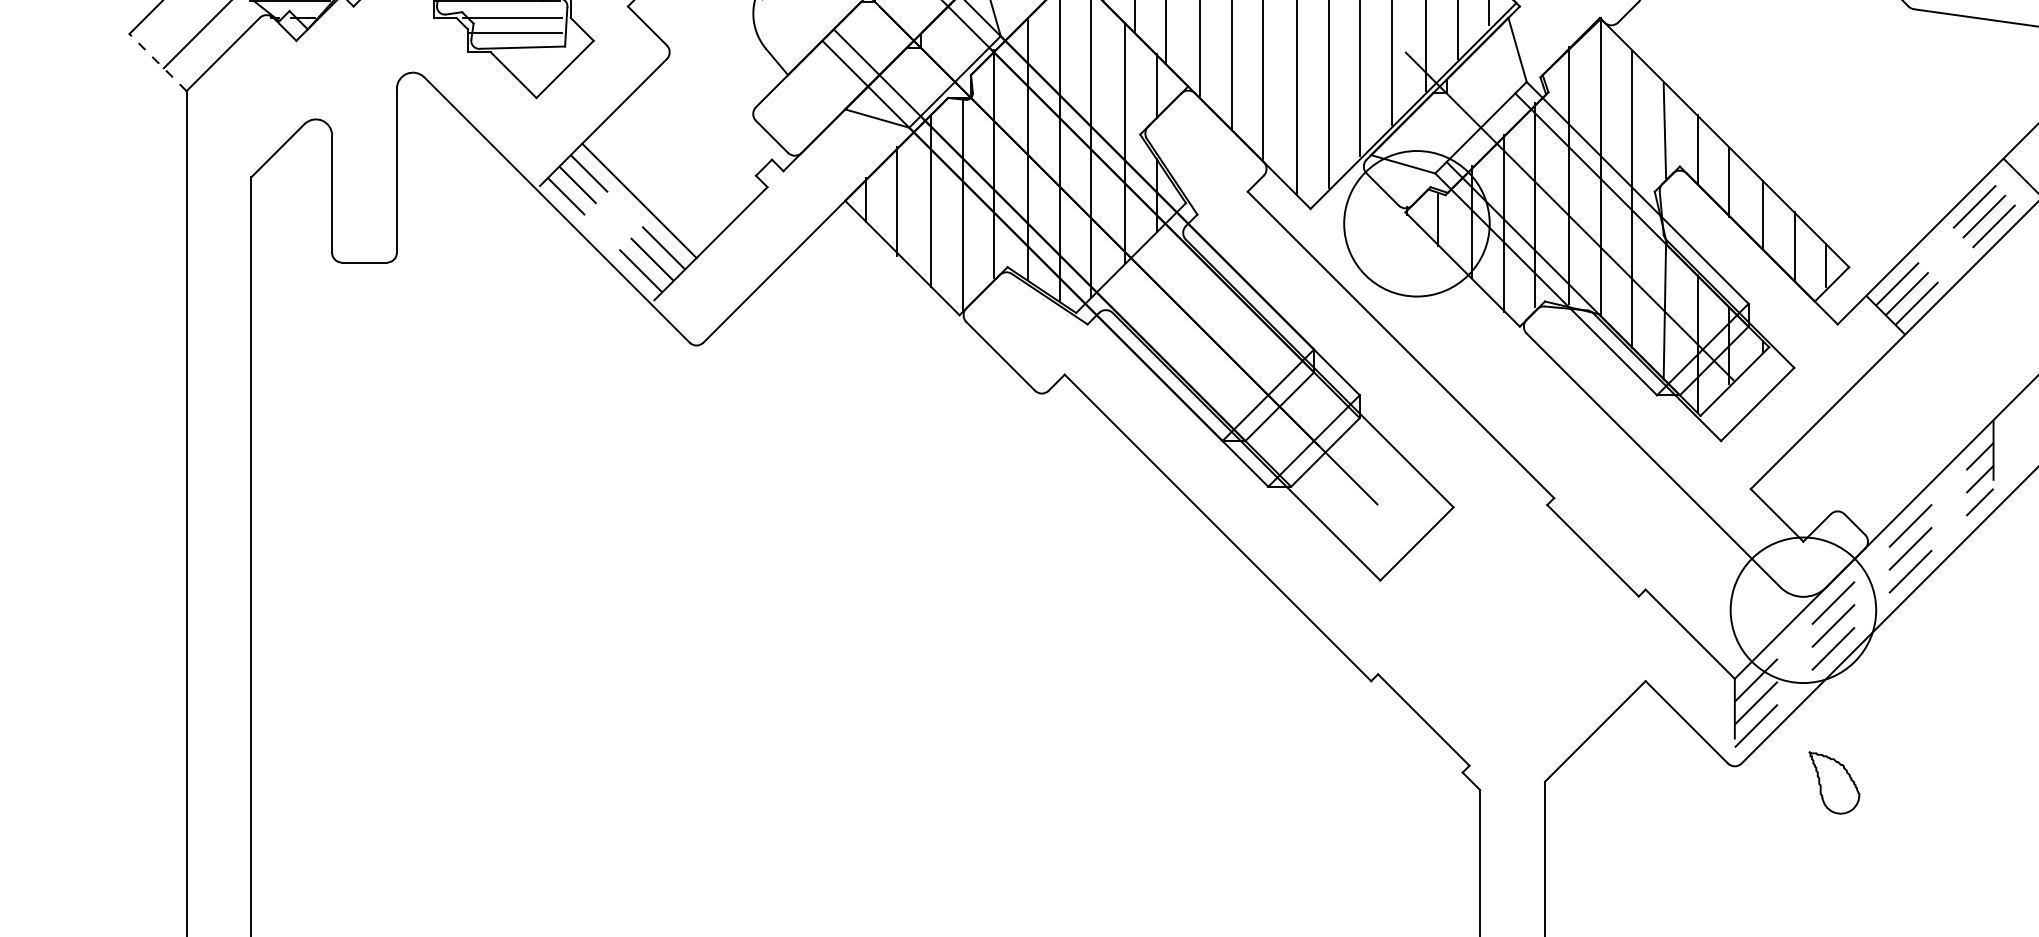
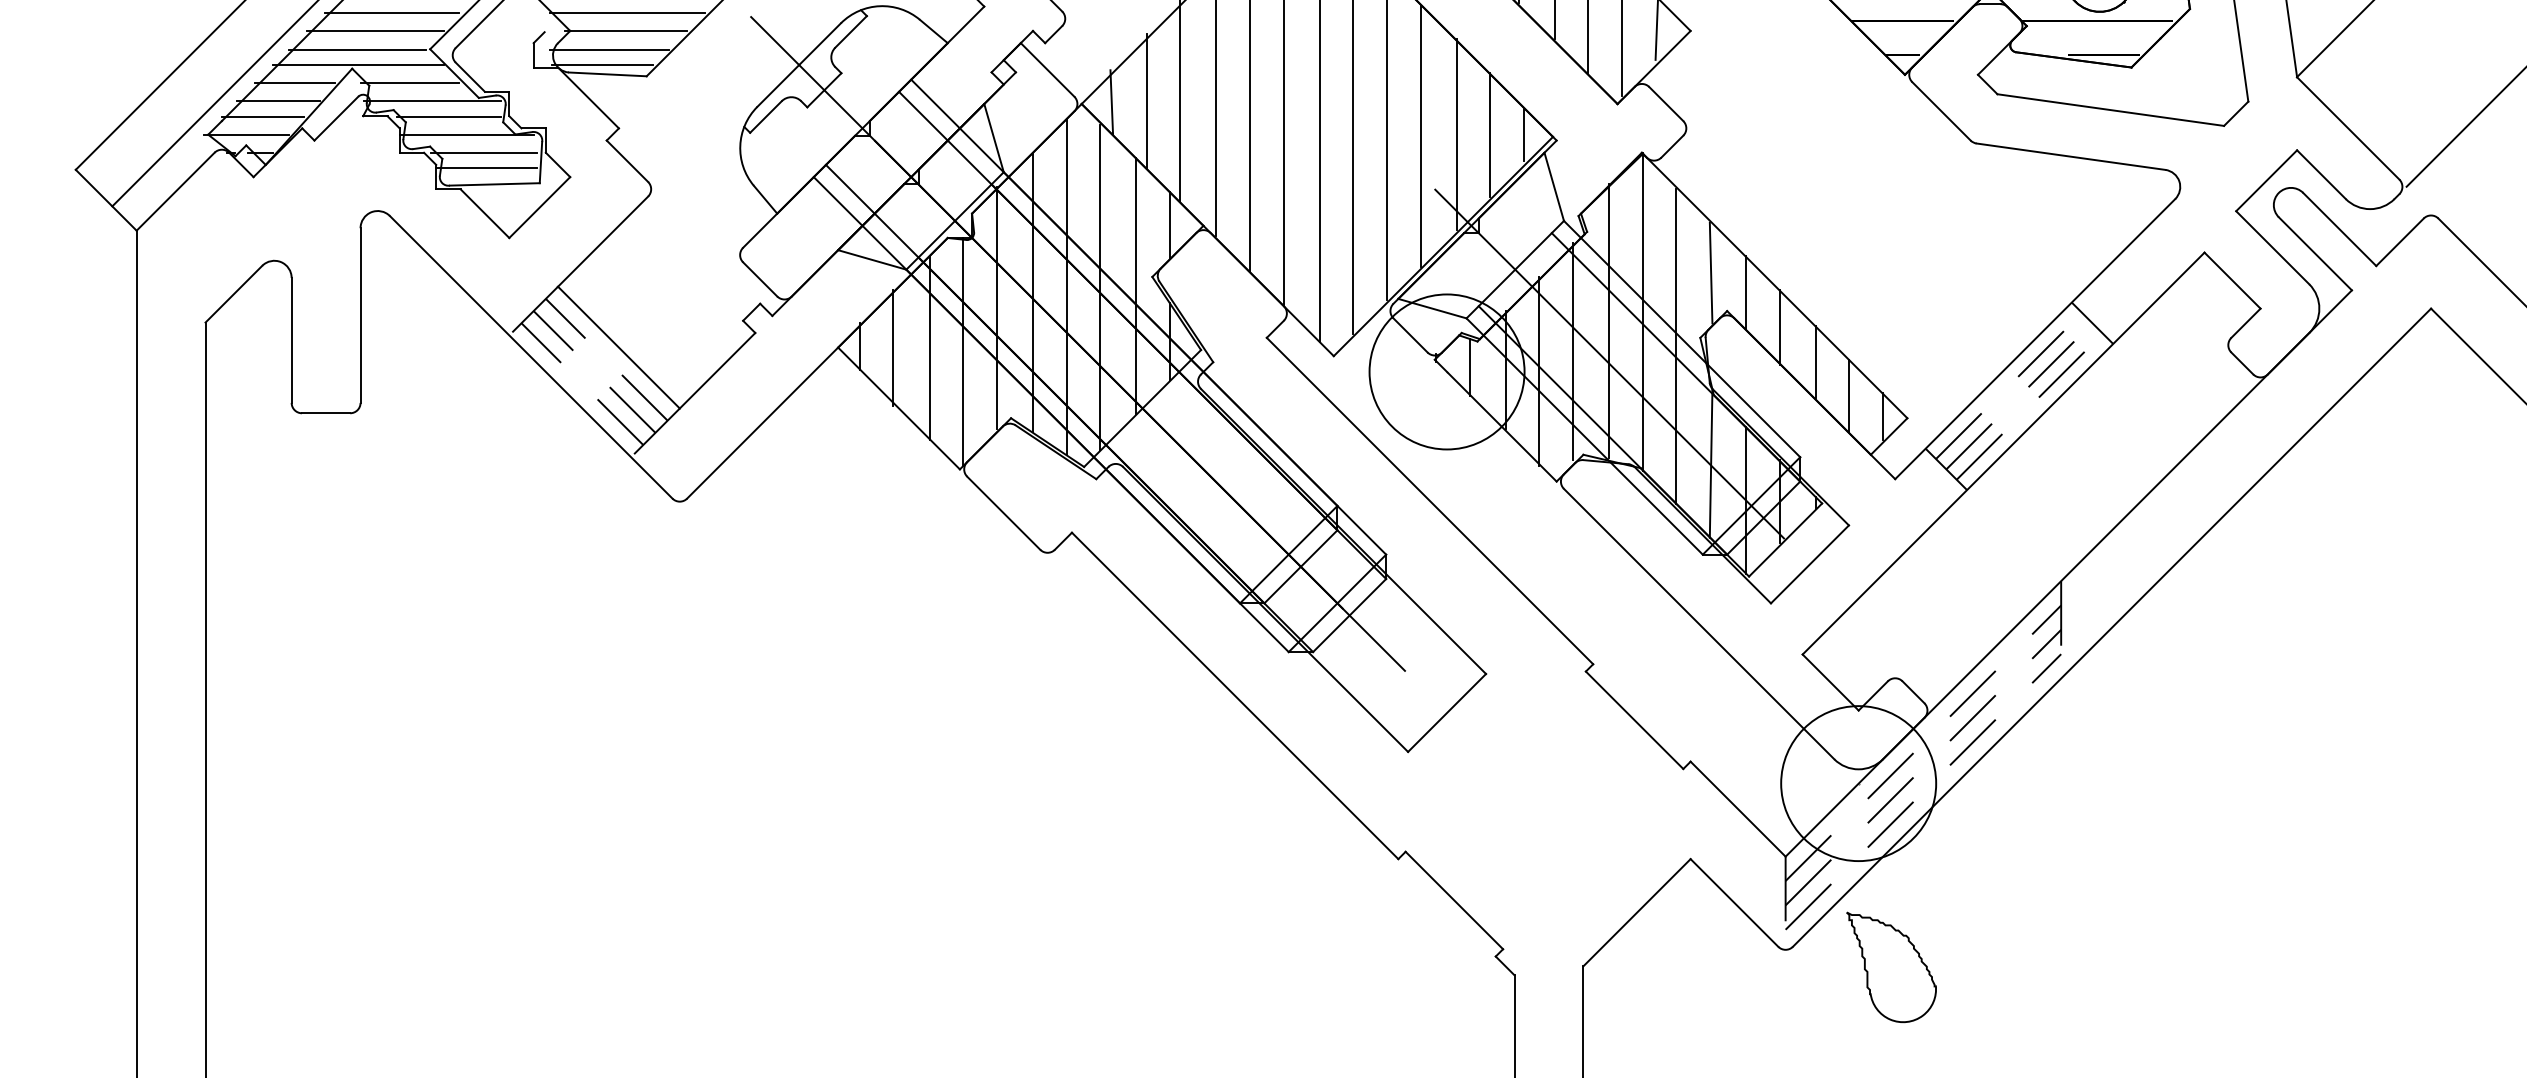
line: (157, 61) -> (105, 199), dashed -> solid
part: (1834, 782) -> (1891, 967), size x1.67

